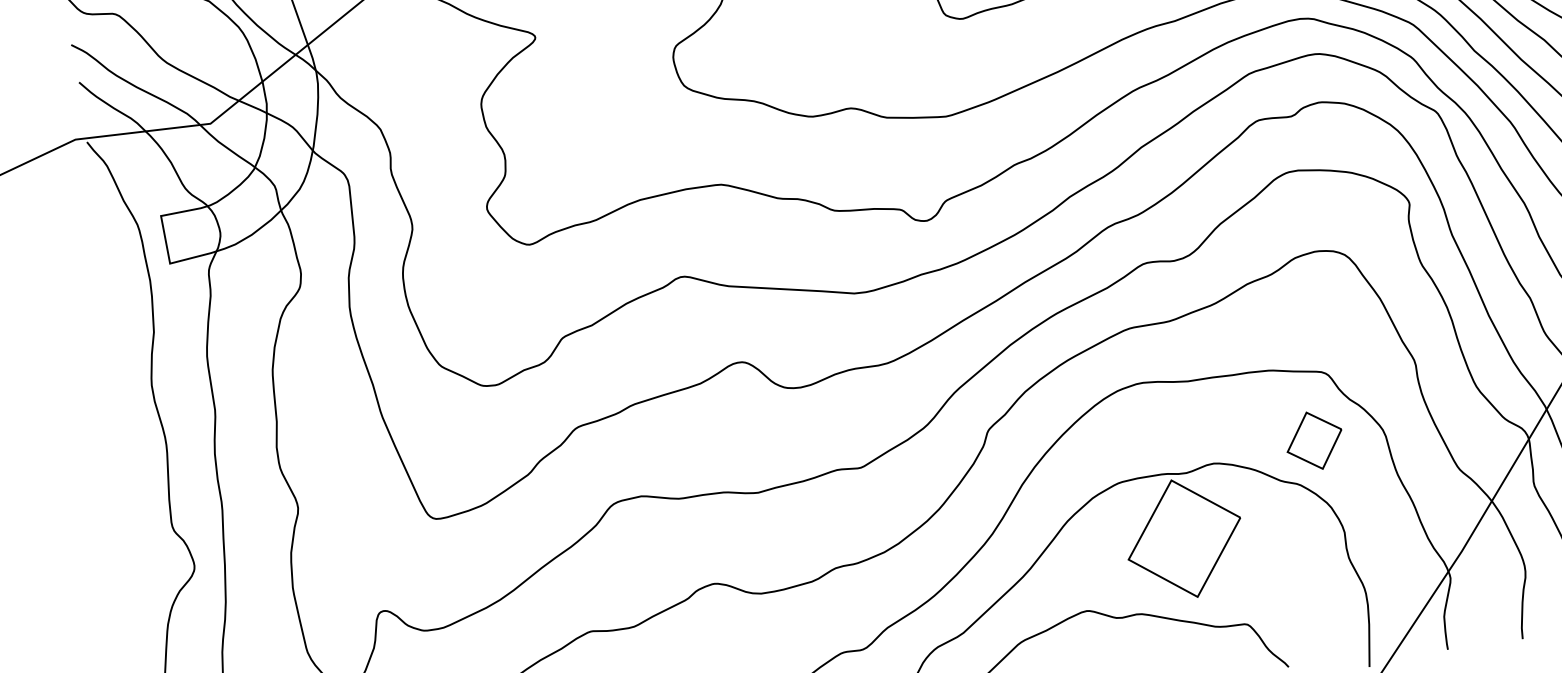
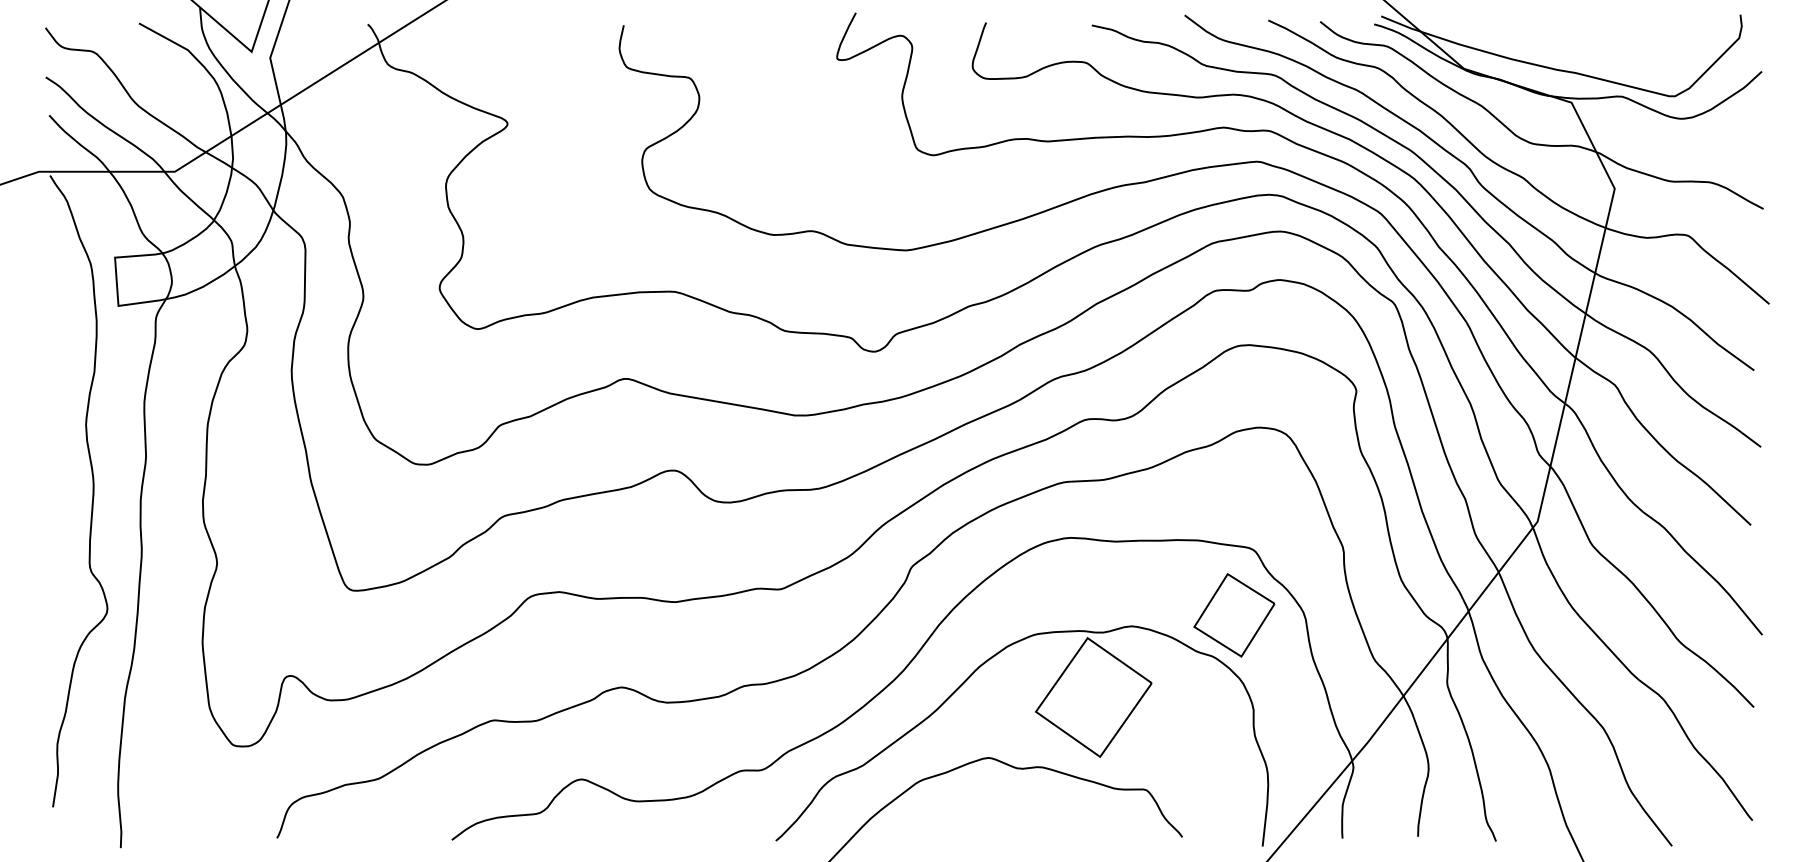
part: (1314, 440) -> (1234, 615), size x1.43

